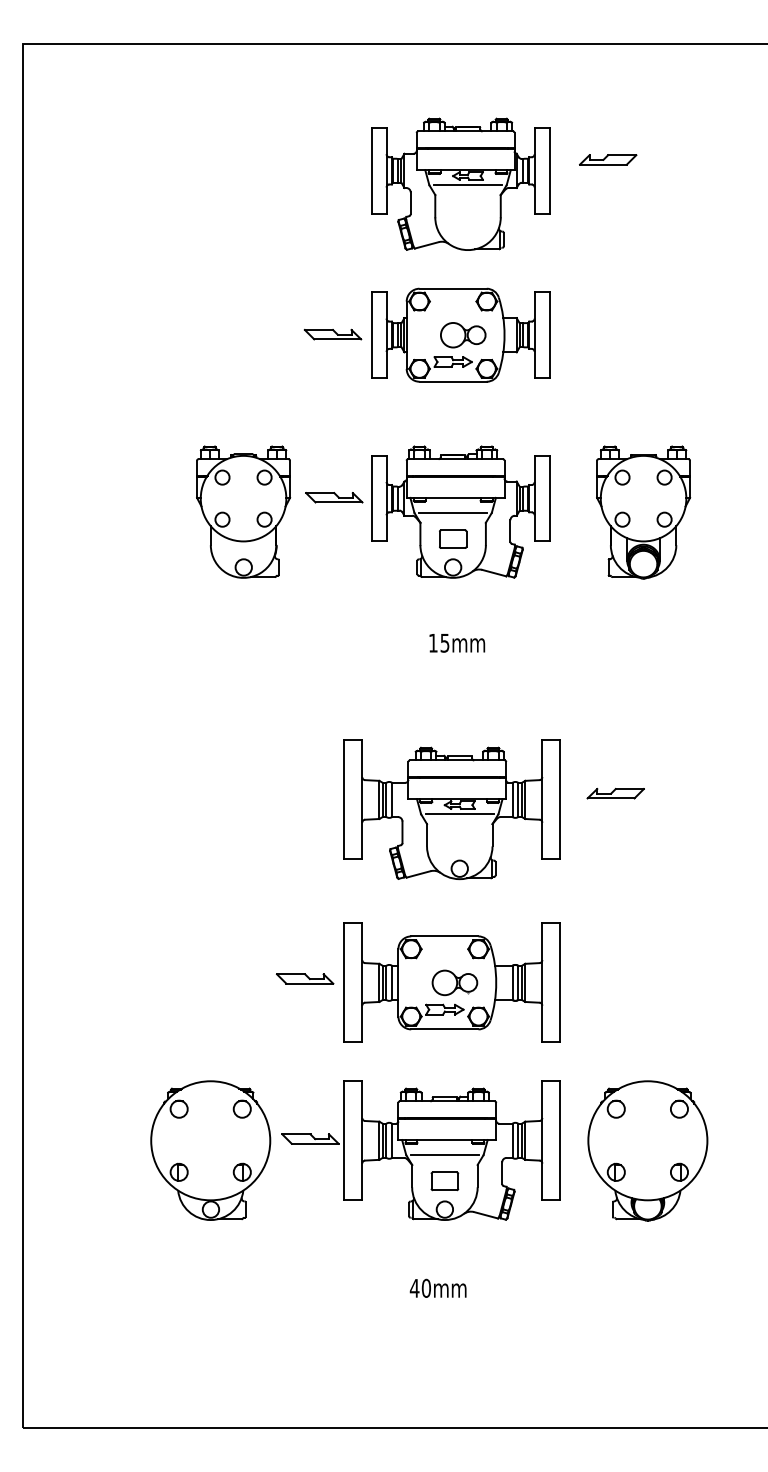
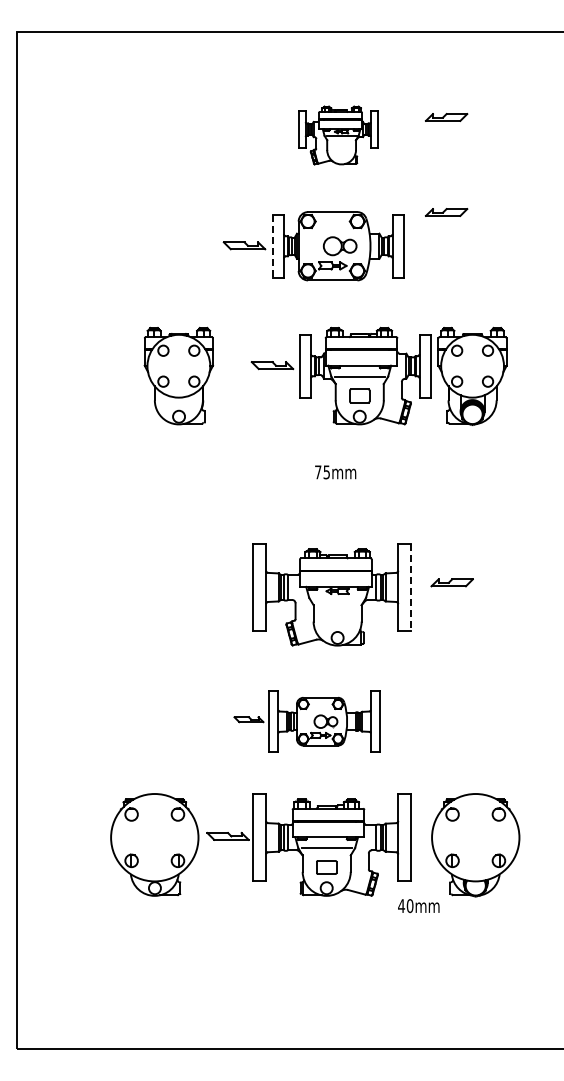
part: (460, 184) -> (338, 135), size x0.6
part: (608, 289) -> (446, 212), added
line: (371, 335) -> (272, 246), solid -> dashed
part: (426, 511) -> (340, 375), moved
text: (433, 643) -> (318, 472), 15mm -> 75mm
line: (560, 800) -> (411, 587), solid -> dashed
line: (459, 813) -> (337, 597), removed
part: (417, 982) -> (306, 721), size x0.7
text: (437, 1288) -> (418, 906), moved

